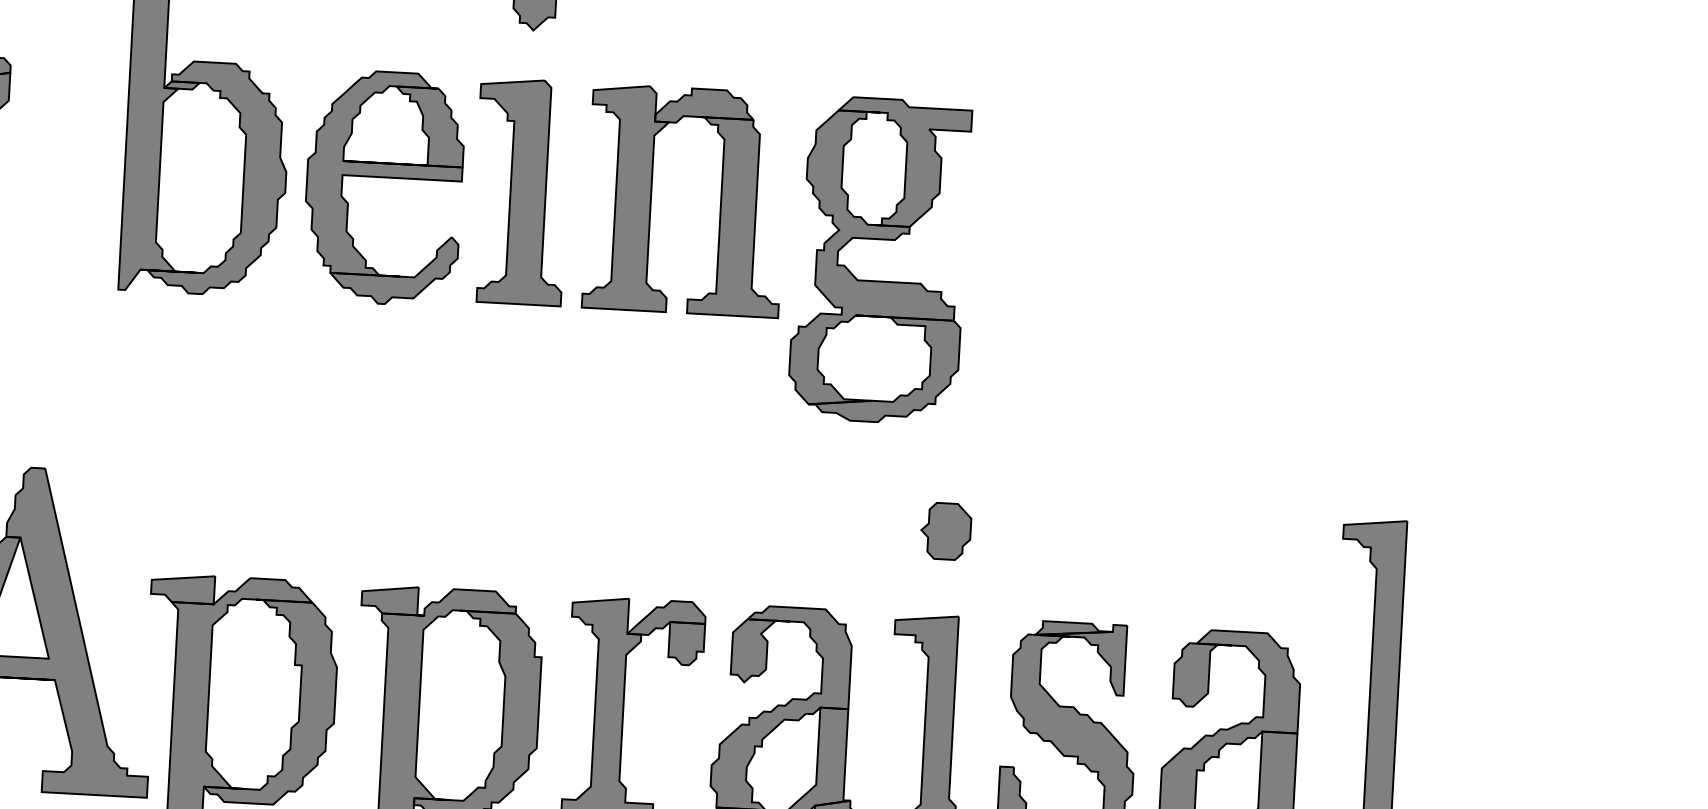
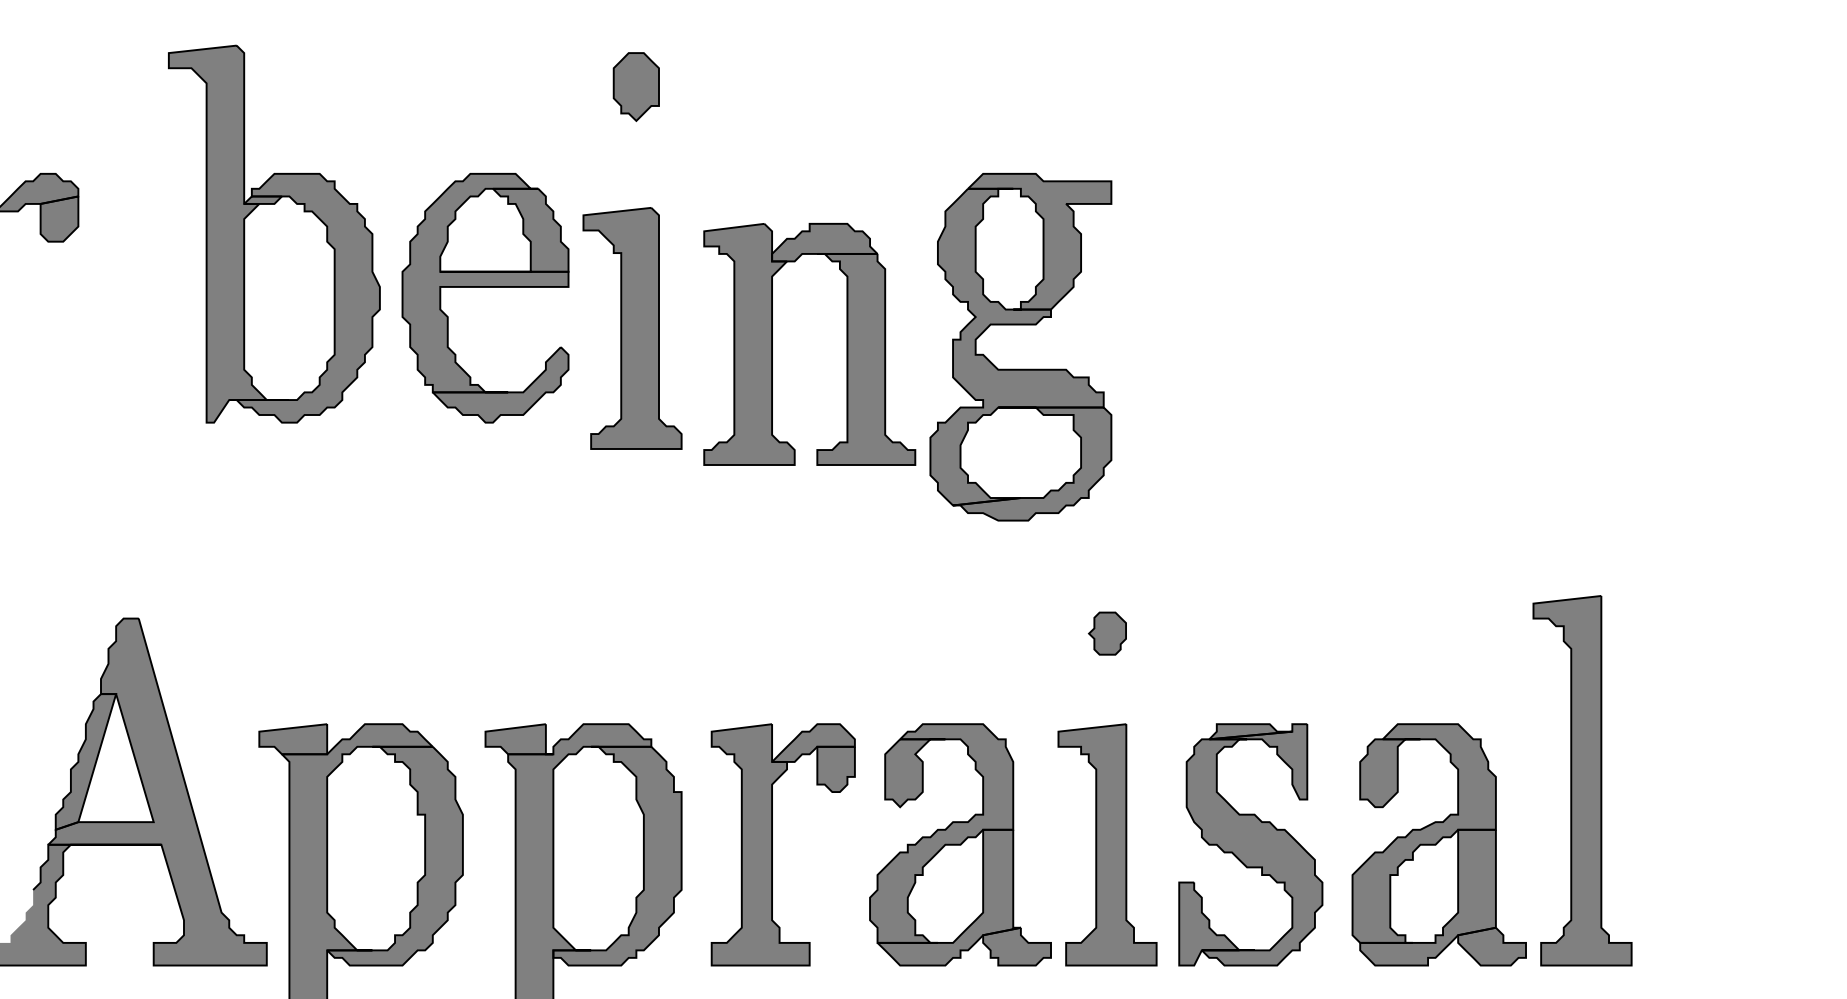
part: (521, 191) -> (632, 328), moved
part: (651, 198) -> (772, 344), moved
part: (945, 531) -> (1107, 633), size x0.7

